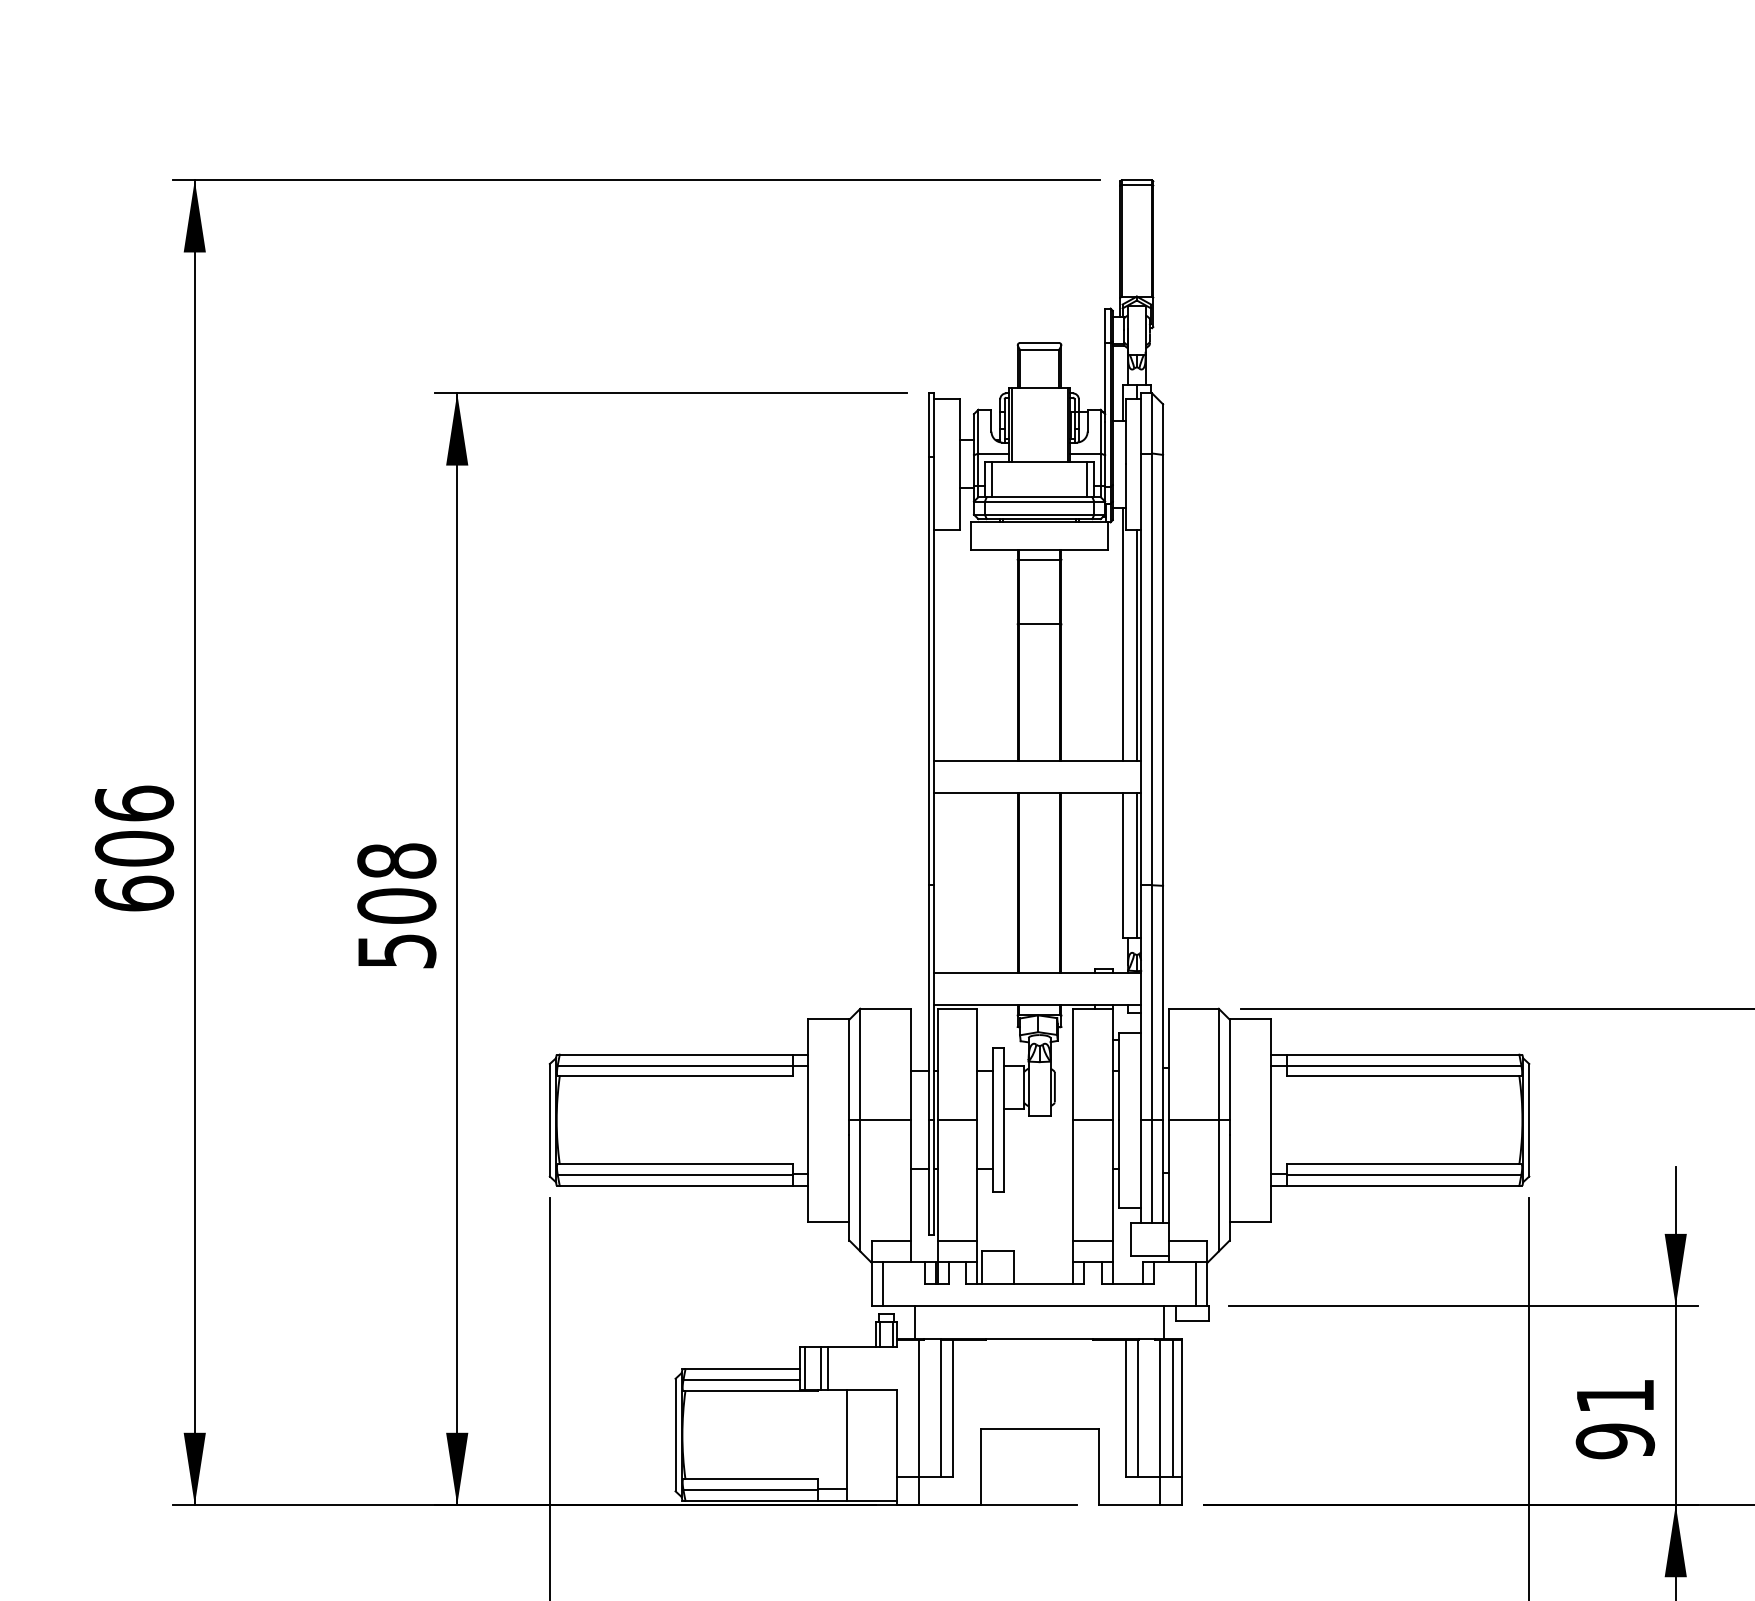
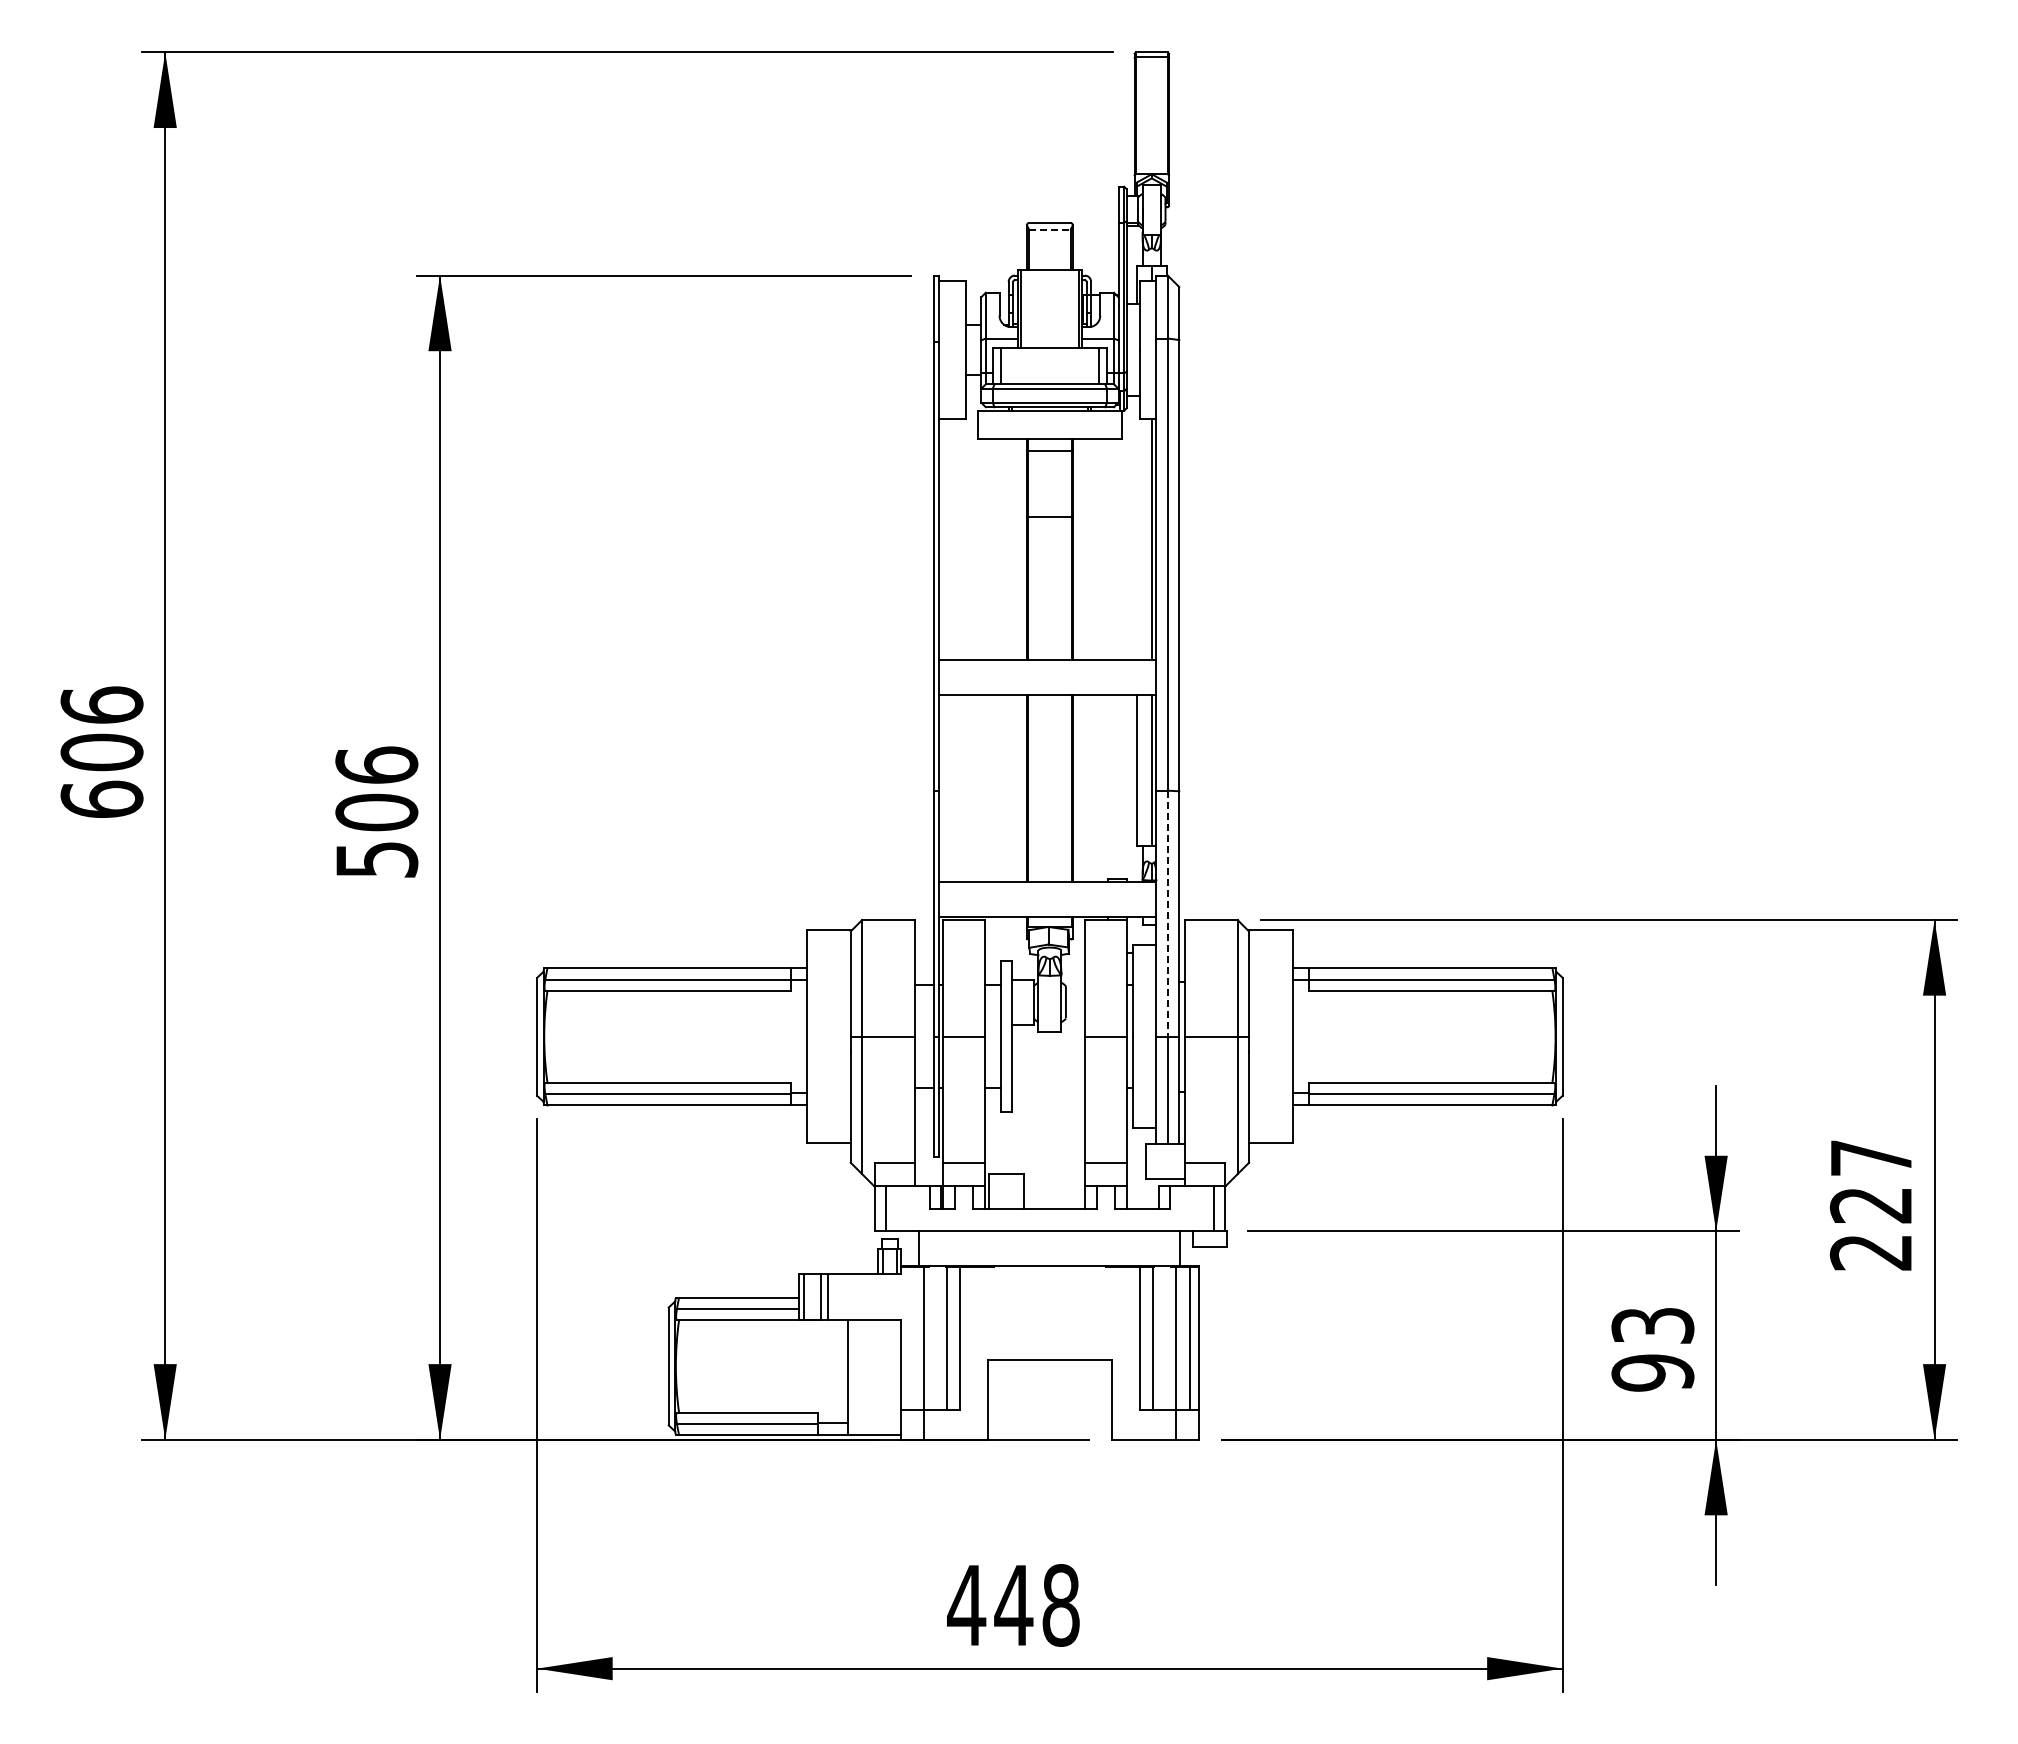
line: (1039, 349) -> (1049, 229), solid -> dashed
line: (1122, 633) -> (1136, 527), removed
text: (396, 860) -> (376, 764), 508 -> 506
line: (1151, 1003) -> (1167, 914), solid -> dashed
text: (1614, 1395) -> (1652, 1325), 91 -> 93

